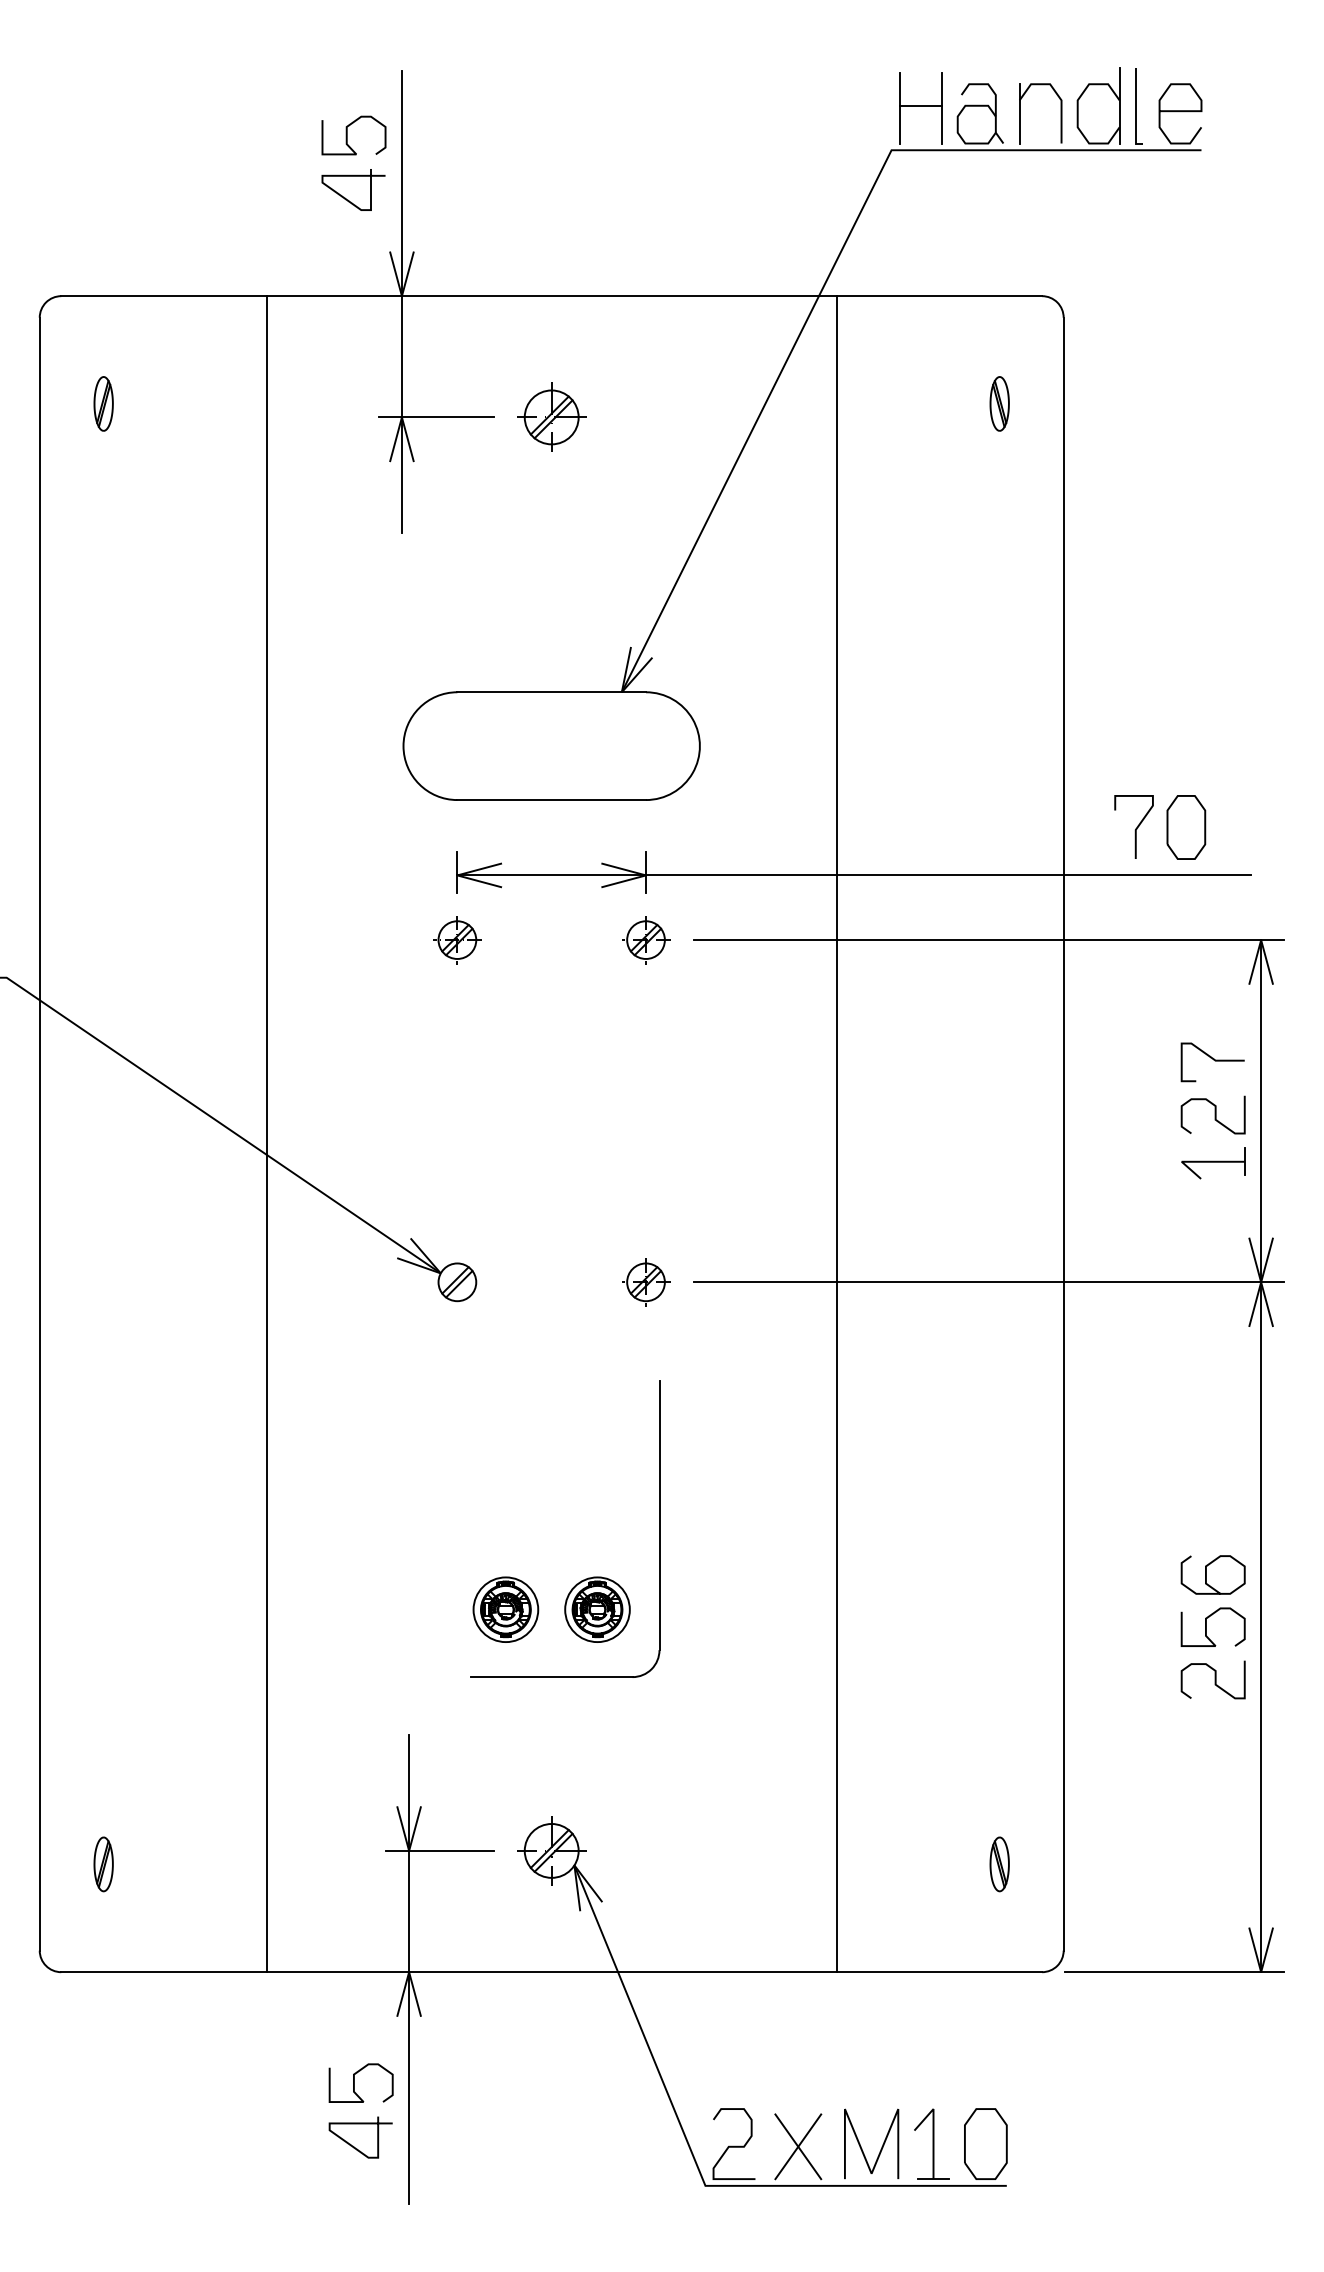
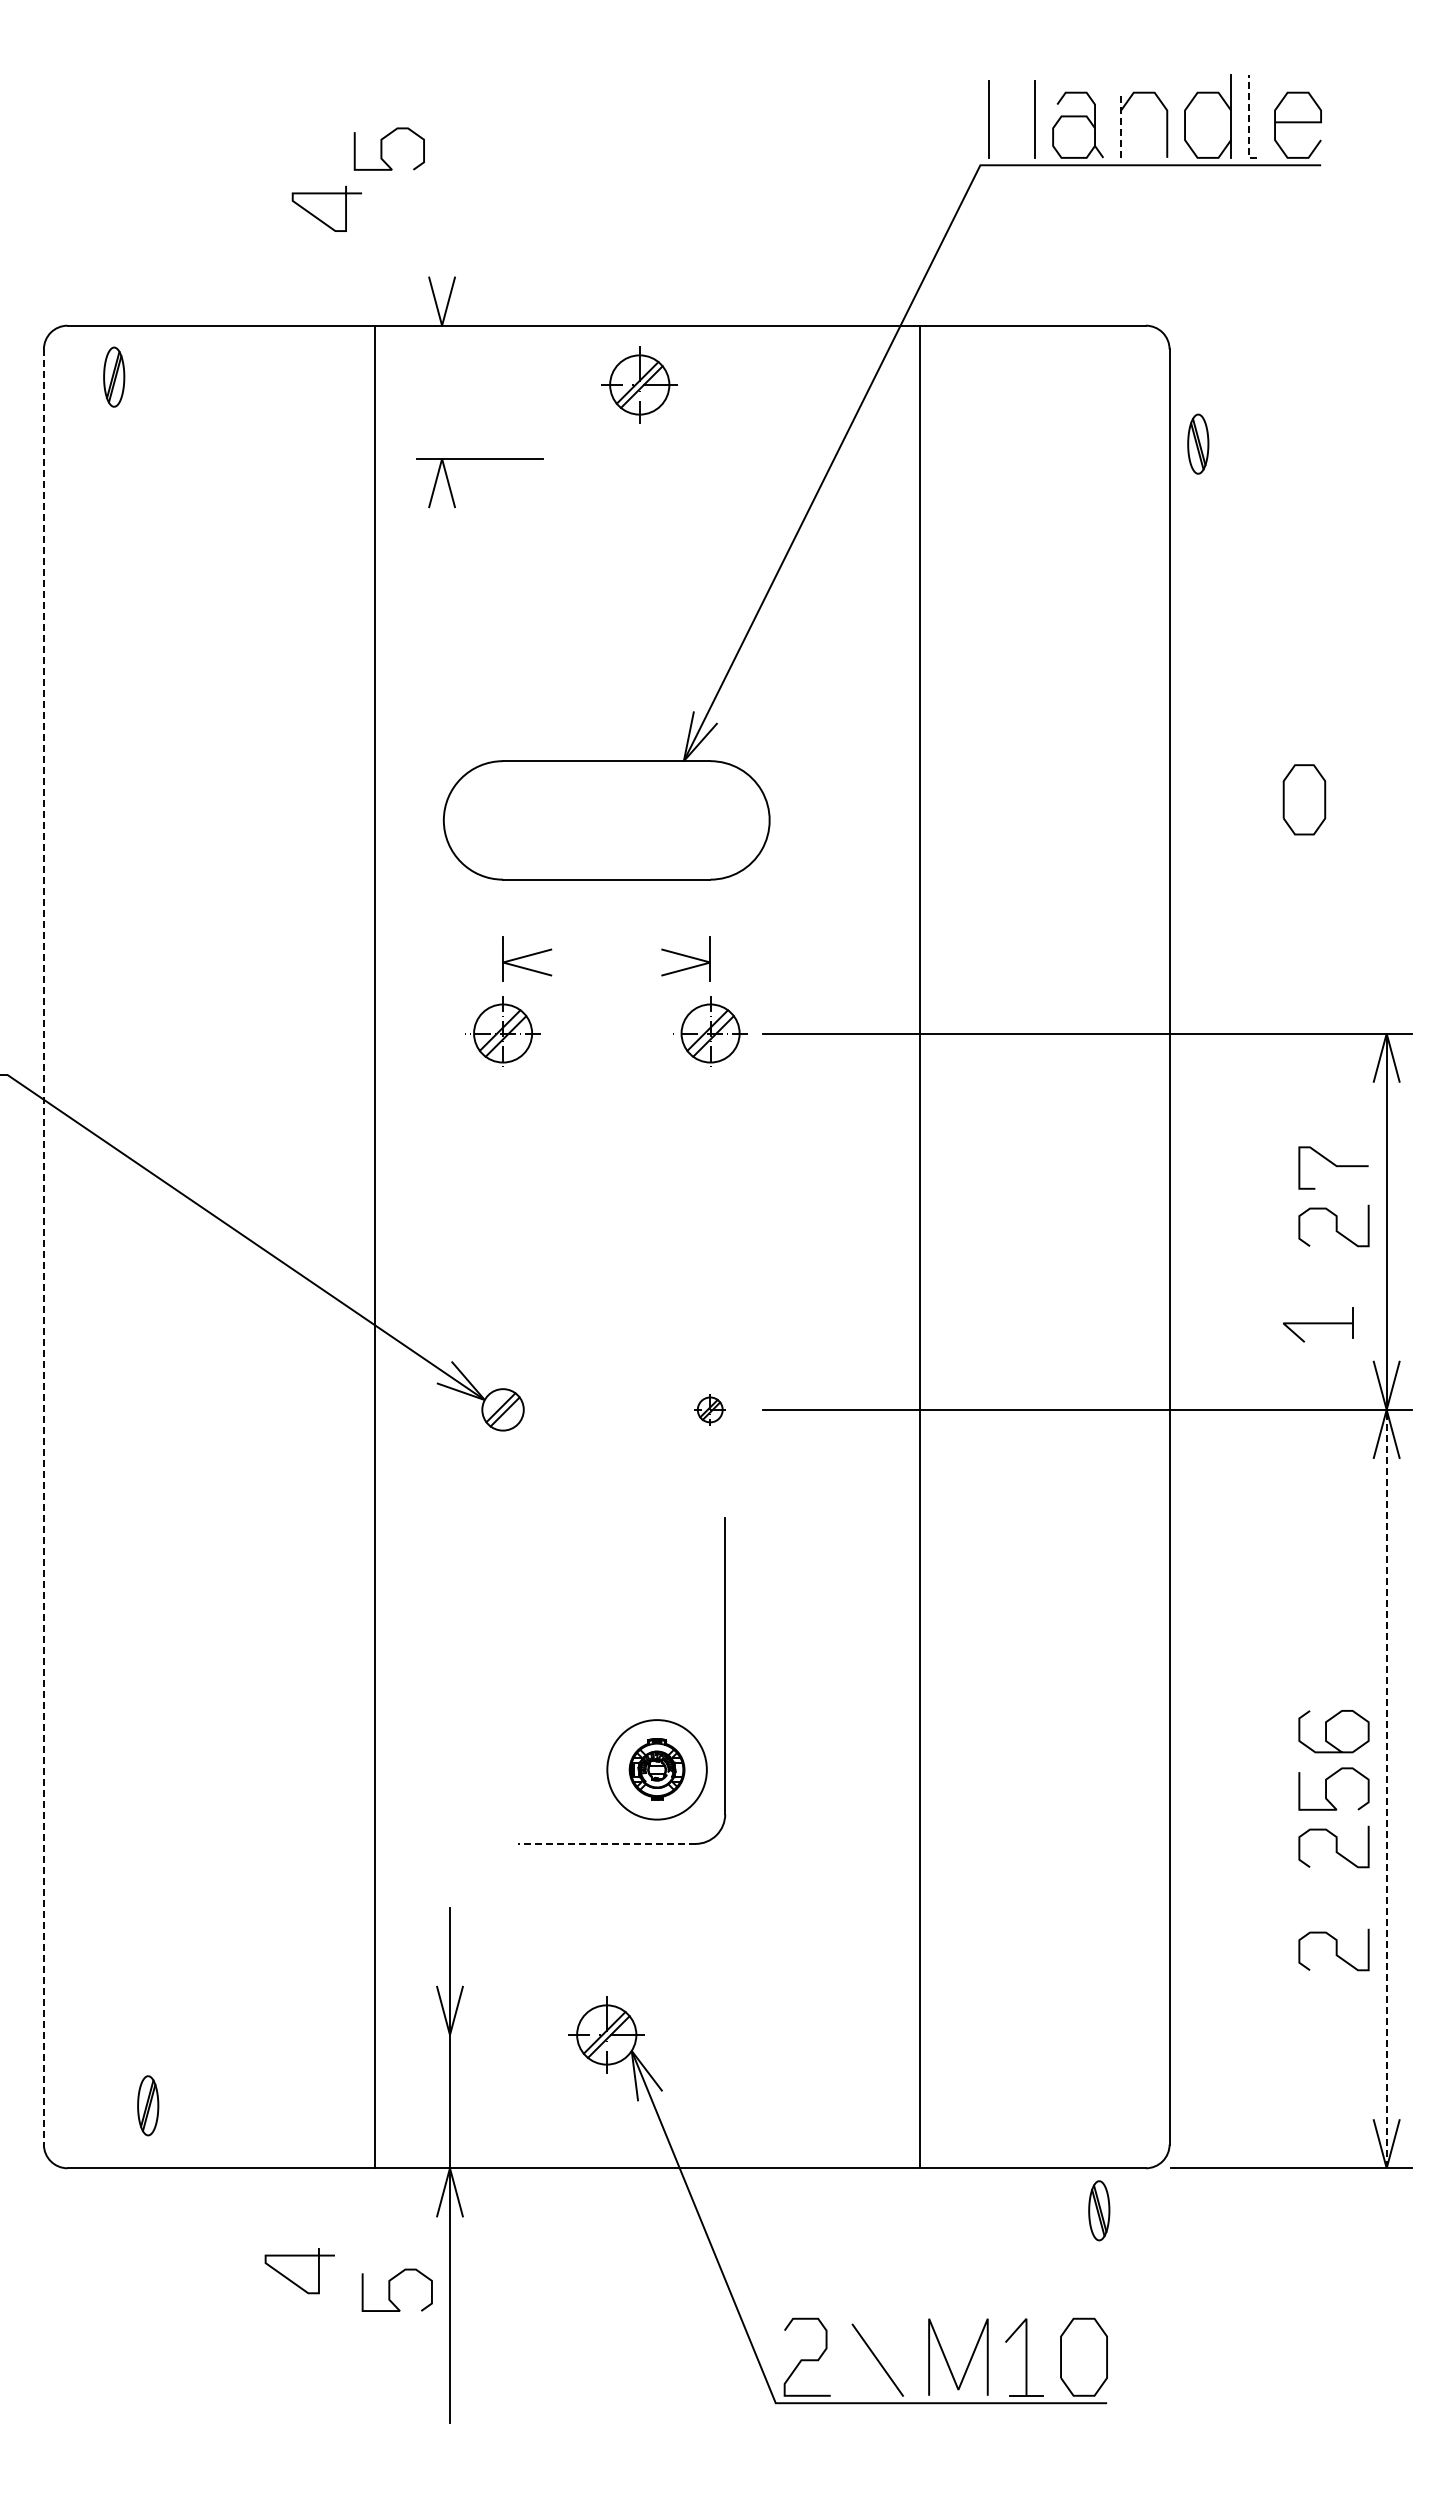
line: (920, 105) -> (1012, 116), removed
line: (1135, 109) -> (1248, 120), solid -> dashed
line: (1019, 114) -> (1121, 125), solid -> dashed
curve: (346, 198) -> (319, 218), moved
line: (402, 301) -> (442, 331), removed
part: (103, 403) -> (114, 376), moved
part: (999, 403) -> (1198, 443), moved
part: (551, 416) -> (639, 384), moved
part: (1186, 827) -> (1304, 799), moved
curve: (1135, 829) -> (1248, 911), removed
line: (854, 875) -> (939, 962), removed
part: (456, 939) -> (502, 1033), size x1.4
part: (645, 939) -> (709, 1033), size x1.4
line: (266, 1133) -> (374, 1246), moved
line: (39, 1134) -> (43, 1247), solid -> dashed
part: (1213, 1162) -> (1318, 1324), moved
part: (645, 1281) -> (709, 1409), size x0.6
part: (506, 1609) -> (556, 1769), removed
circle: (596, 1609) -> (656, 1769), size x1.4
line: (1260, 1626) -> (1386, 1788), solid -> dashed
line: (551, 1676) -> (606, 1843), solid -> dashed
curve: (1214, 1773) -> (1335, 1949), added
line: (439, 1850) -> (483, 2034), removed
part: (103, 1864) -> (148, 2105), moved
part: (999, 1864) -> (1099, 2210), moved
curve: (354, 2146) -> (292, 2280), moved
line: (797, 2146) -> (877, 2359), removed

